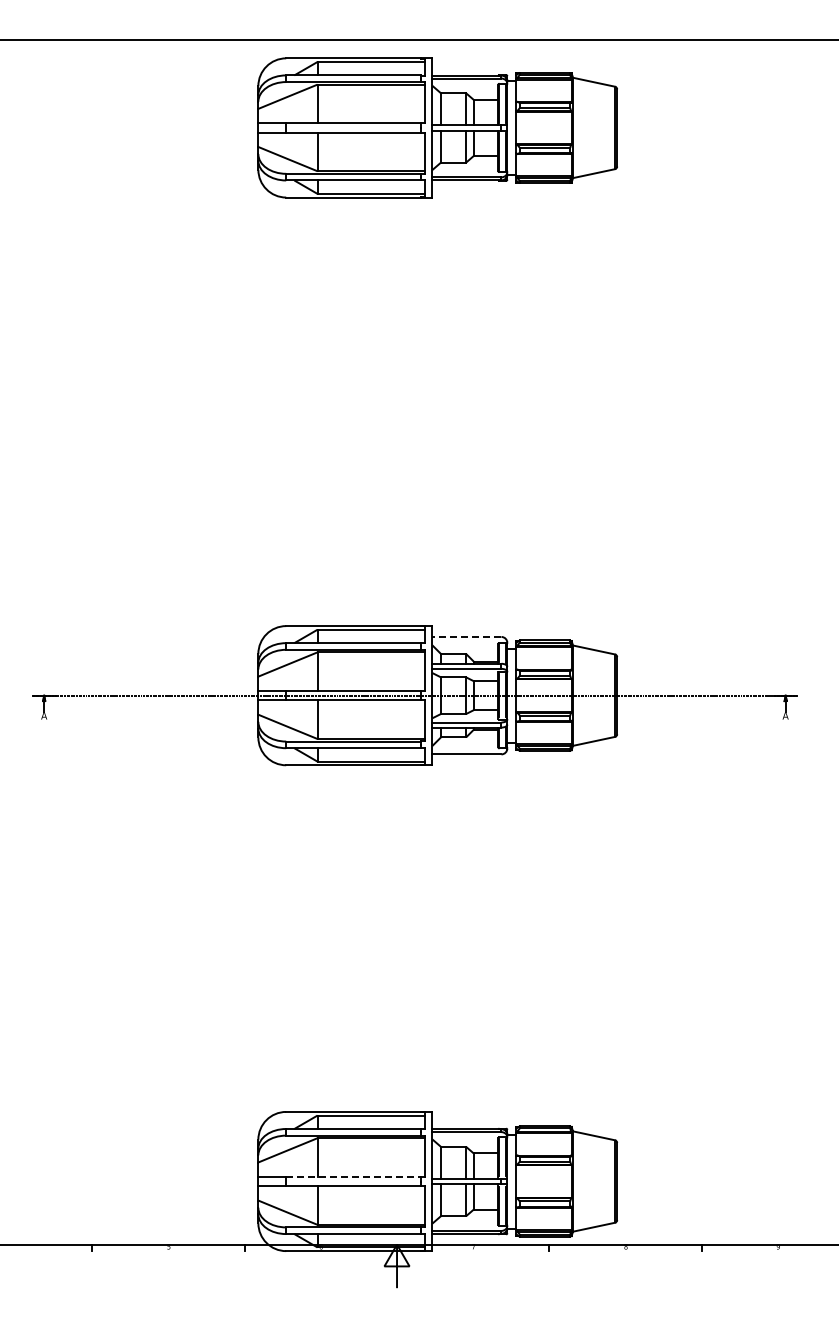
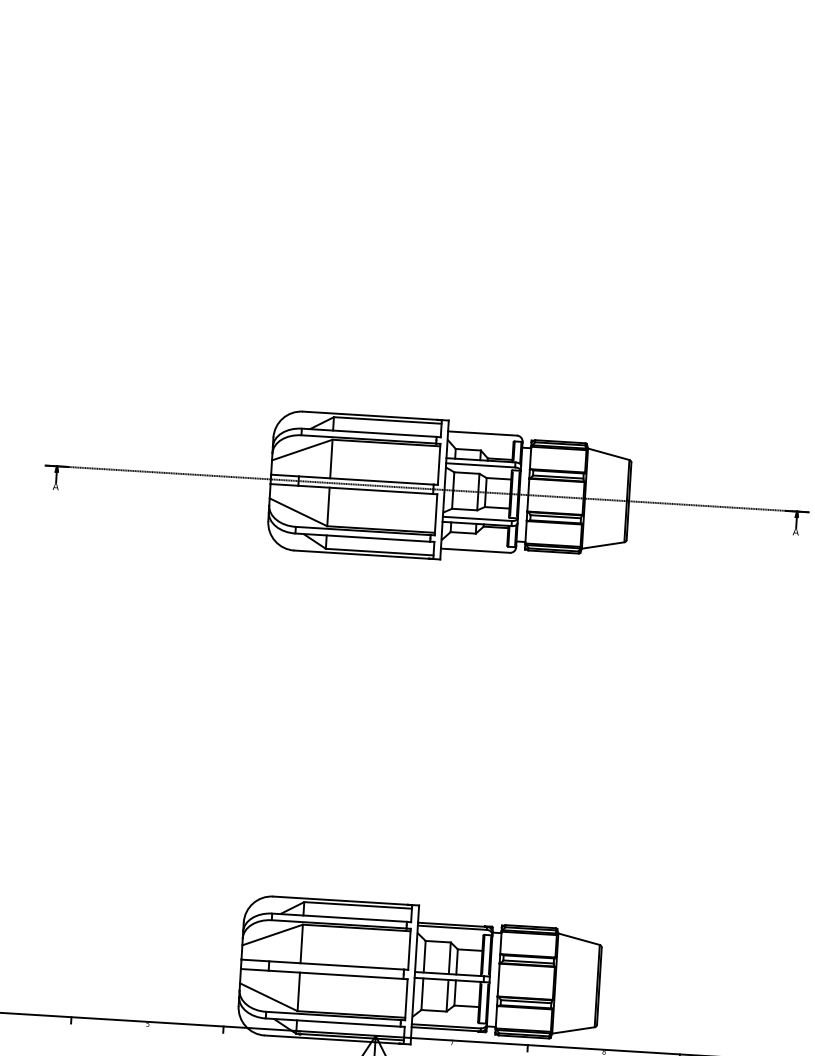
line: (466, 636) -> (482, 433), dashed -> solid
line: (353, 1176) -> (336, 965), dashed -> solid

